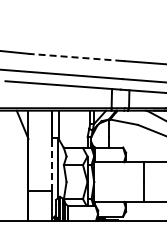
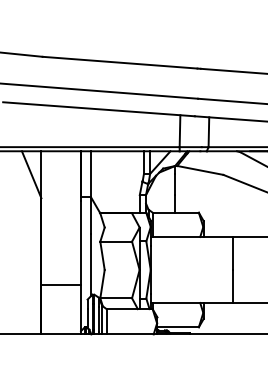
line: (75, 57) -> (119, 62), dashed -> solid
line: (52, 165) -> (81, 242), dashed -> solid

